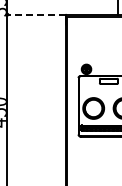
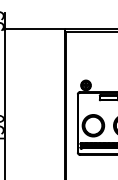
line: (36, 14) -> (34, 28), dashed -> solid

